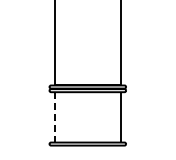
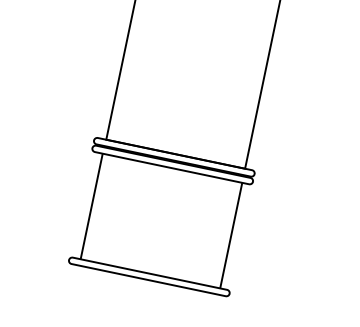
line: (54, 117) -> (91, 206), dashed -> solid

